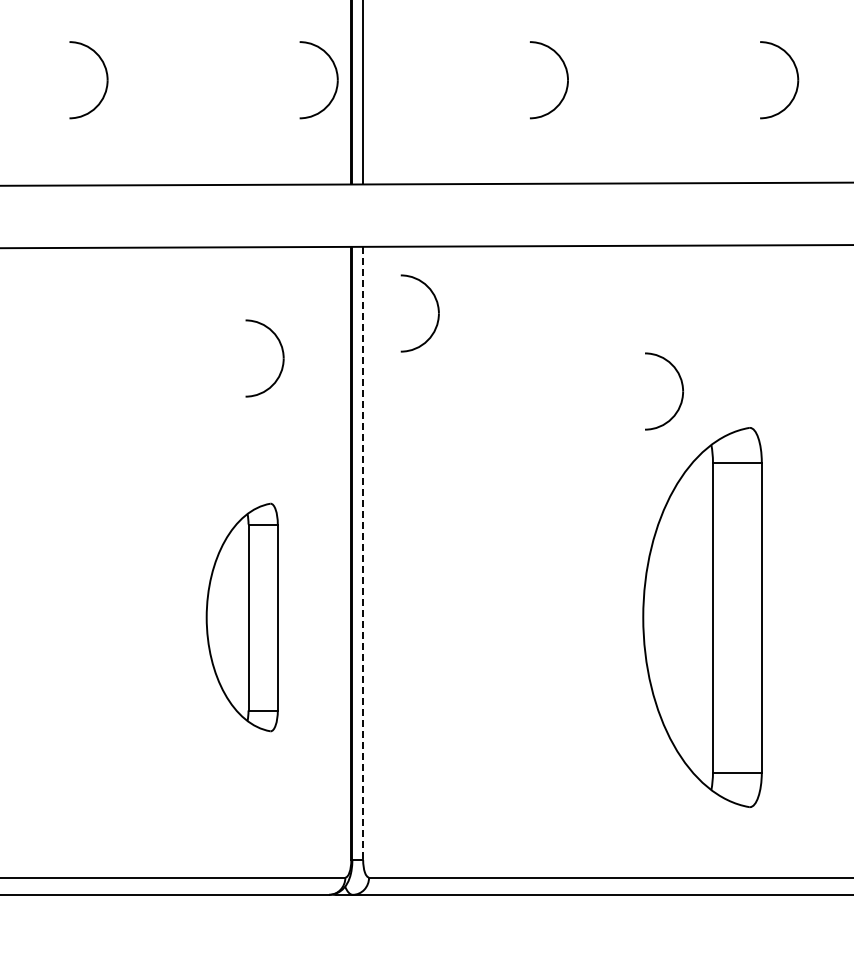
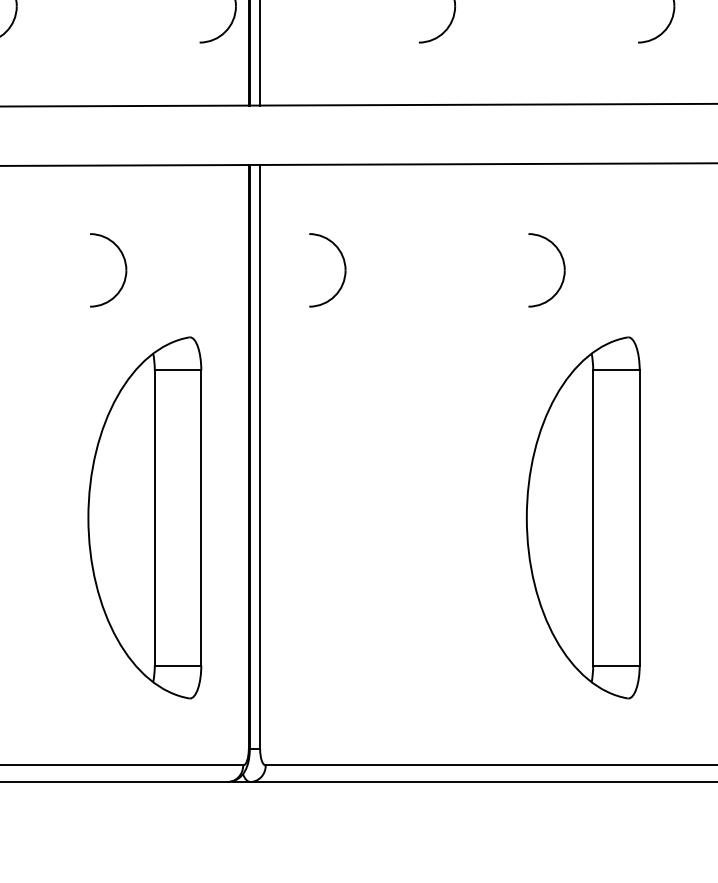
part: (437, 310) -> (344, 267), moved
part: (282, 358) -> (125, 270), moved
part: (681, 386) -> (563, 265), moved
line: (363, 553) -> (260, 456), dashed -> solid
part: (242, 617) -> (145, 517), size x1.67

